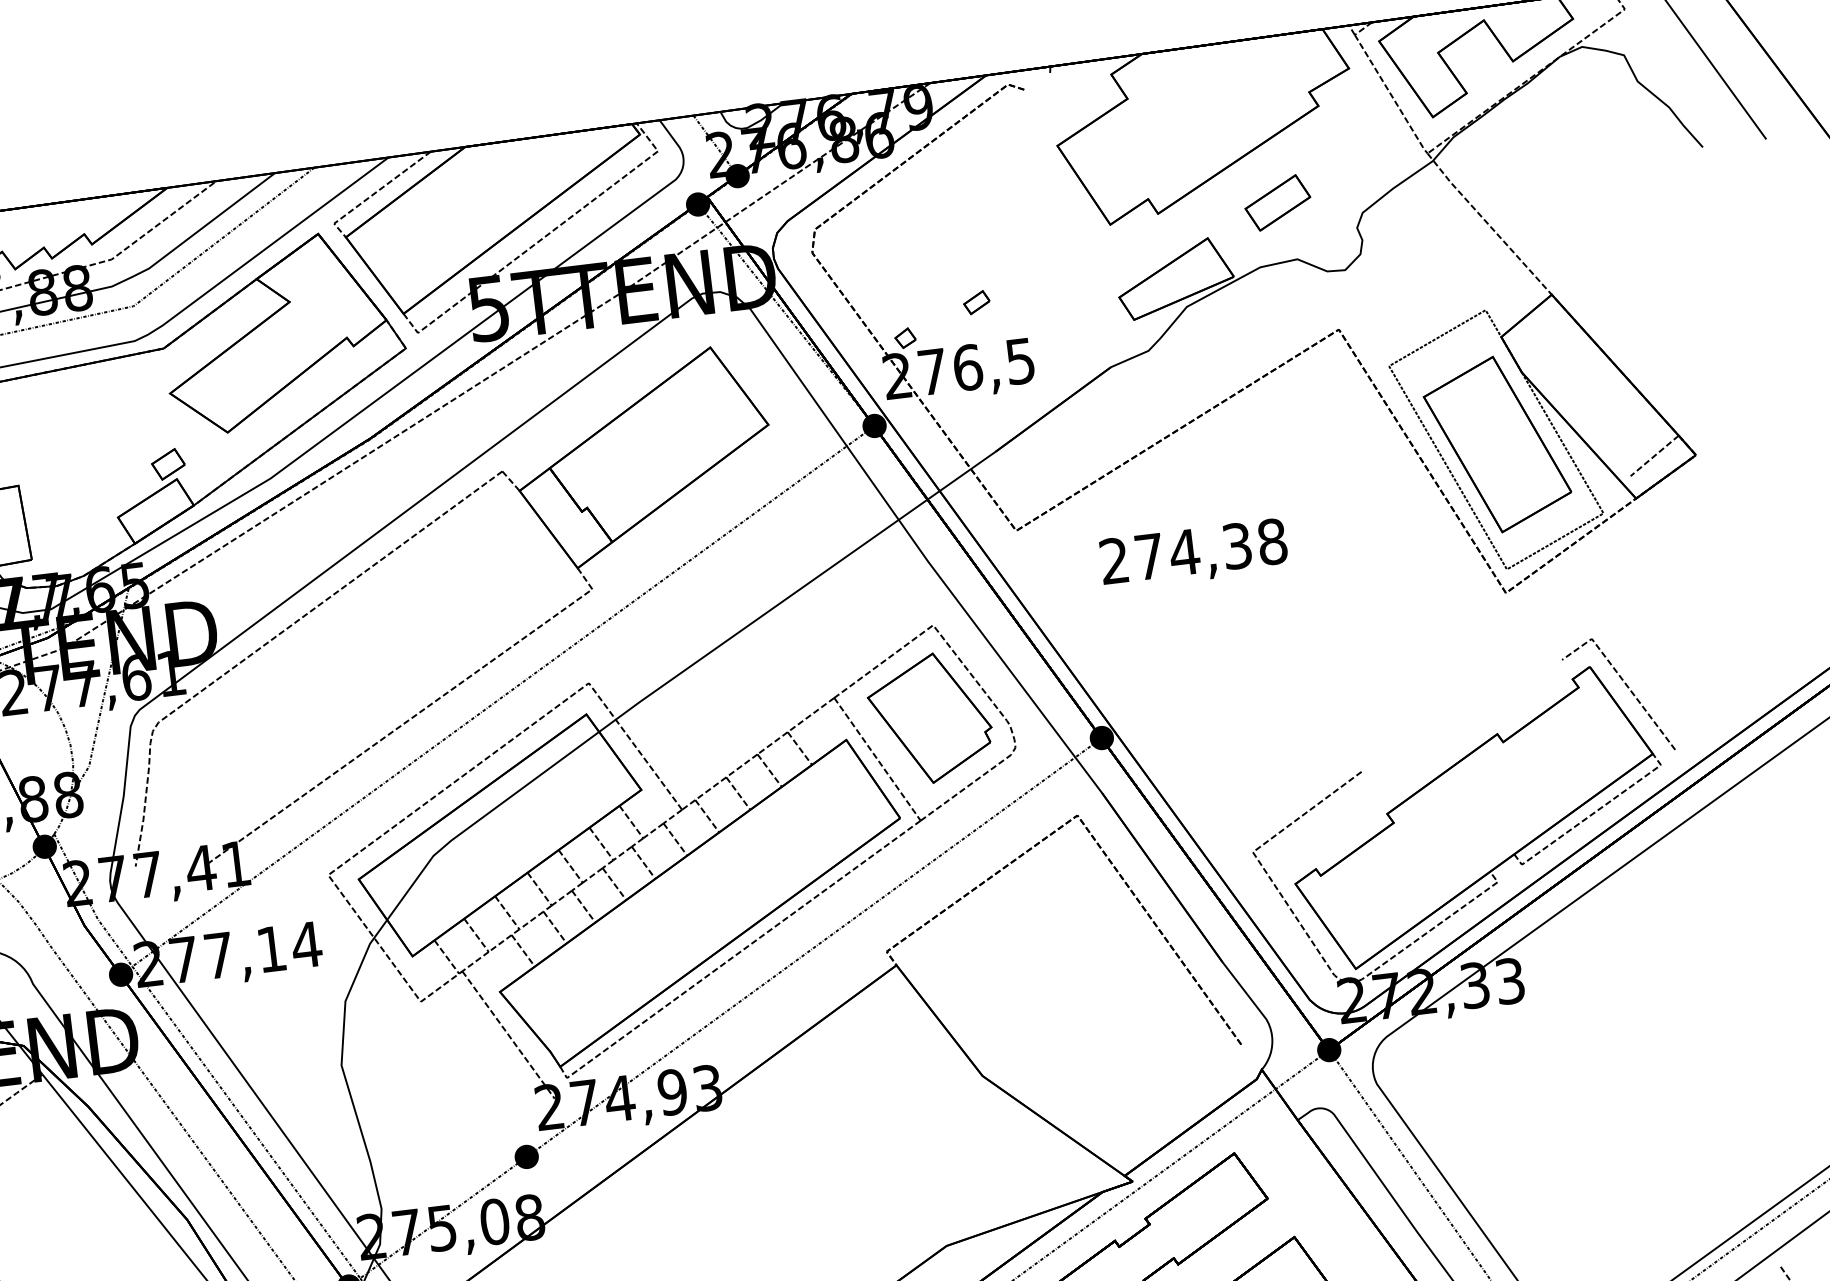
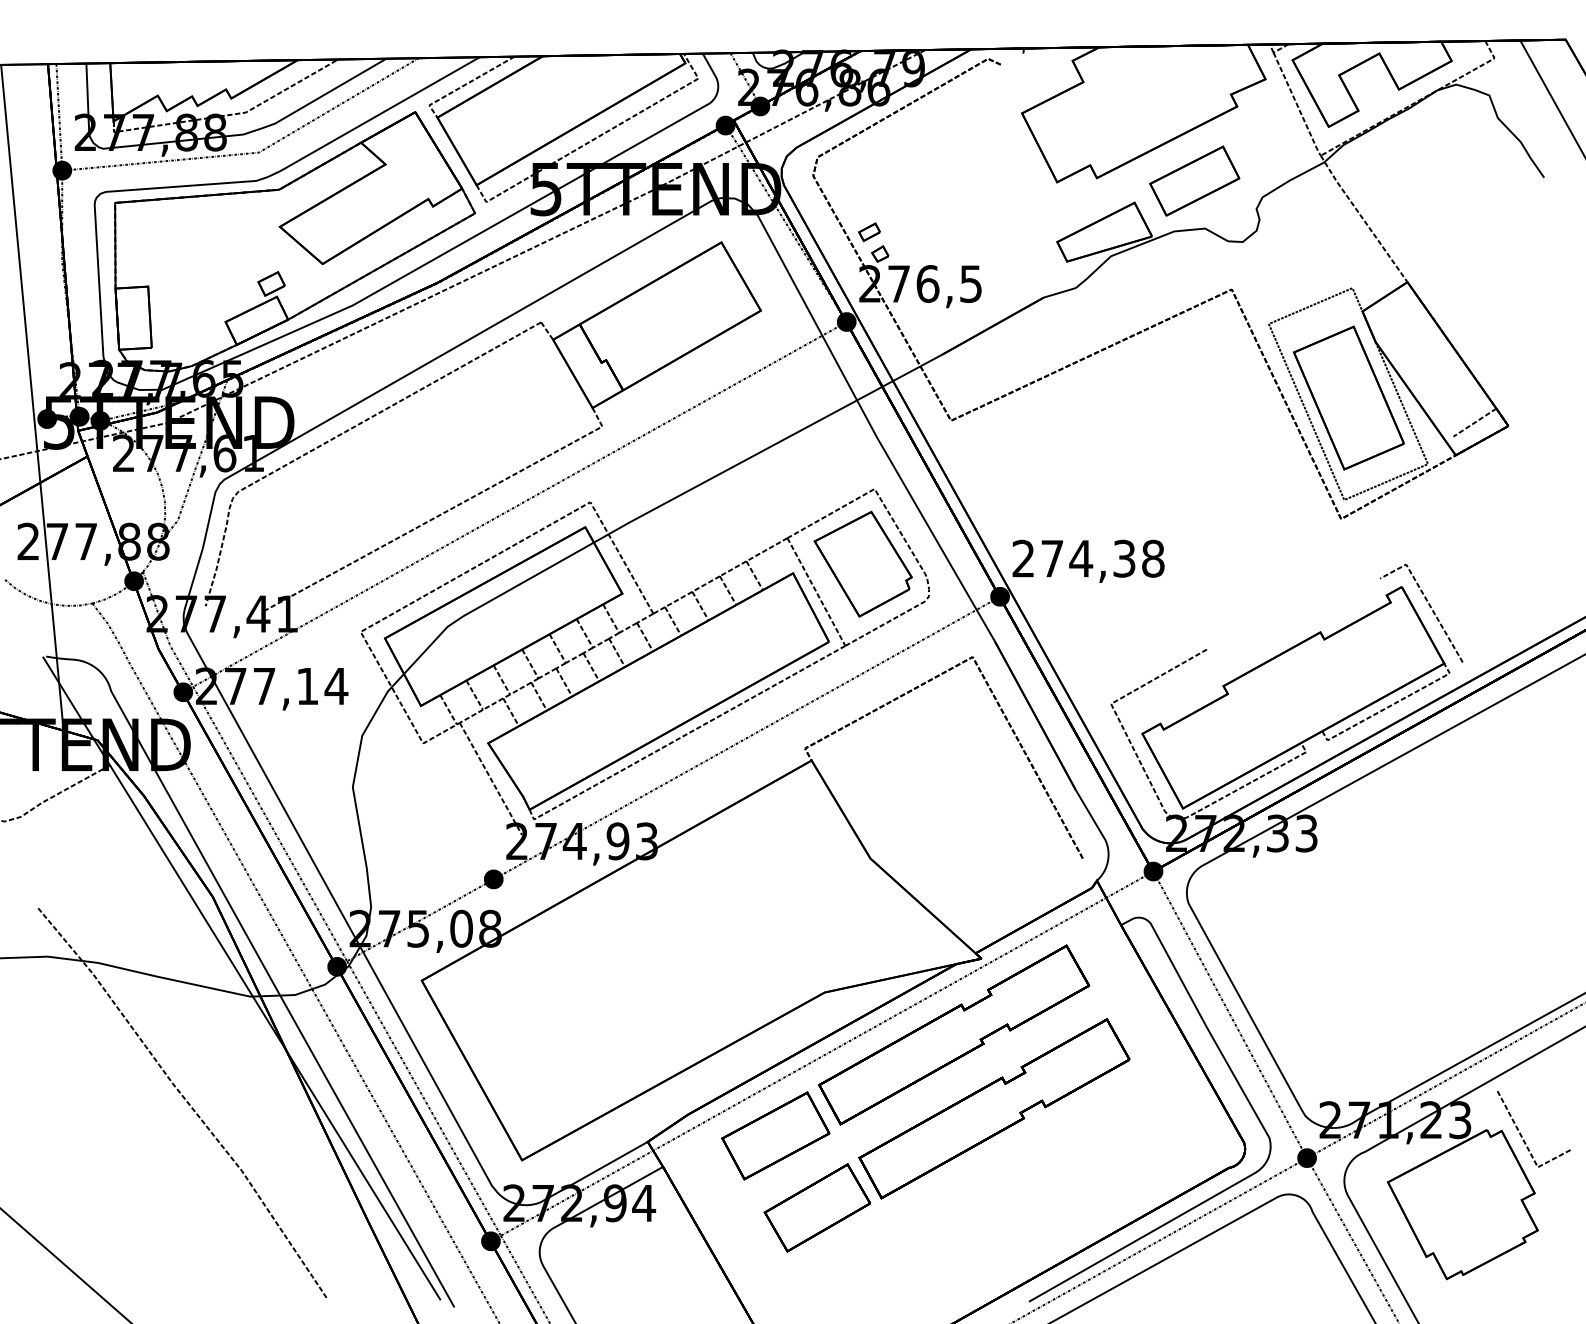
part: (1277, 202) -> (1194, 180), size x1.67
part: (976, 302) -> (869, 232), moved
text: (1193, 553) -> (1088, 560), moved

